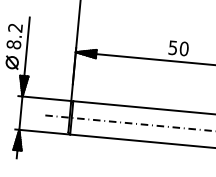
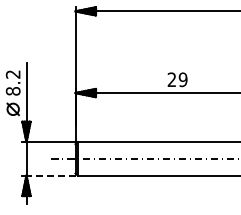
text: (178, 48) -> (177, 79), 50 -> 29
line: (44, 132) -> (51, 175), solid -> dashed

